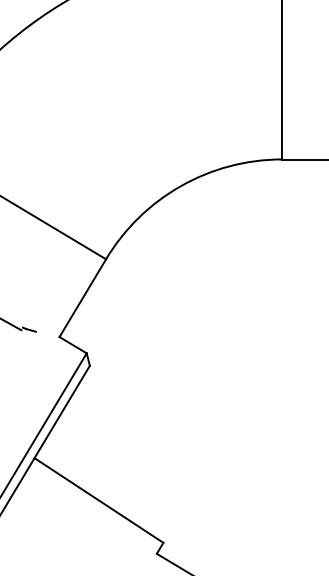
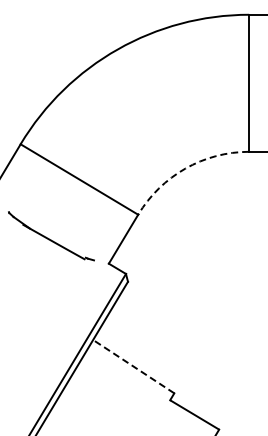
arc: (181, 185) -> (185, 168), solid -> dashed
line: (98, 500) -> (133, 366), solid -> dashed

